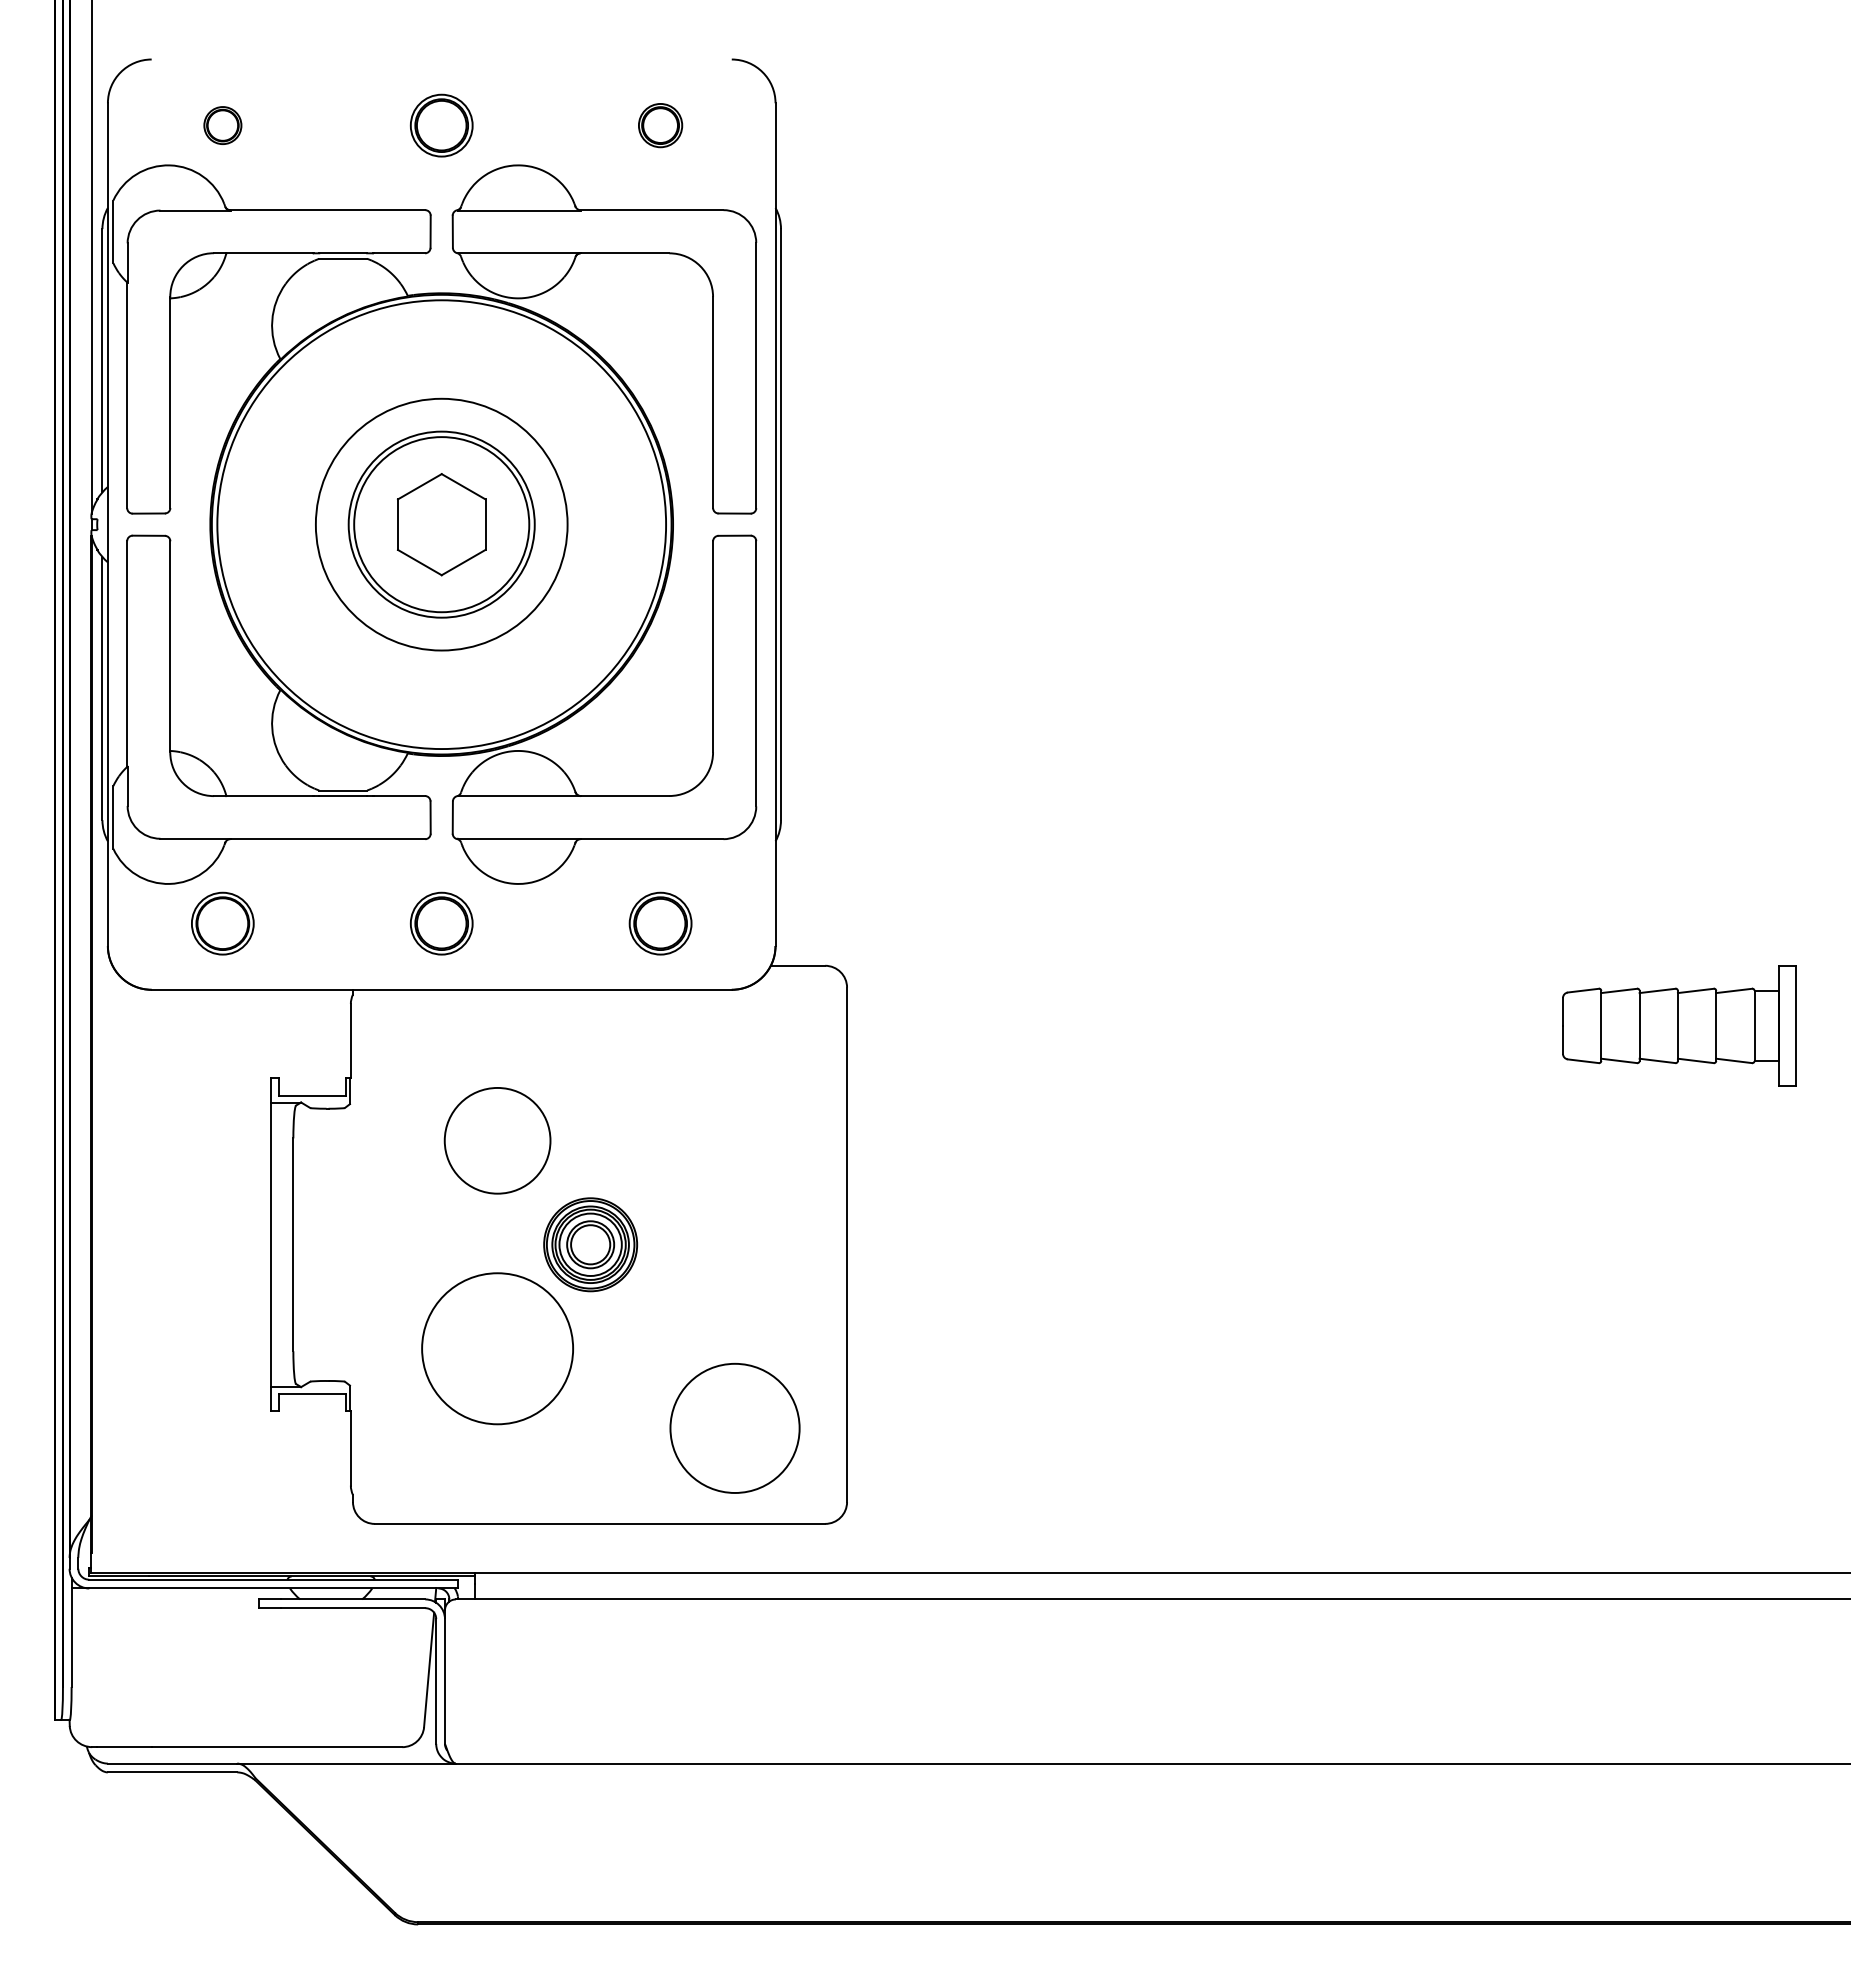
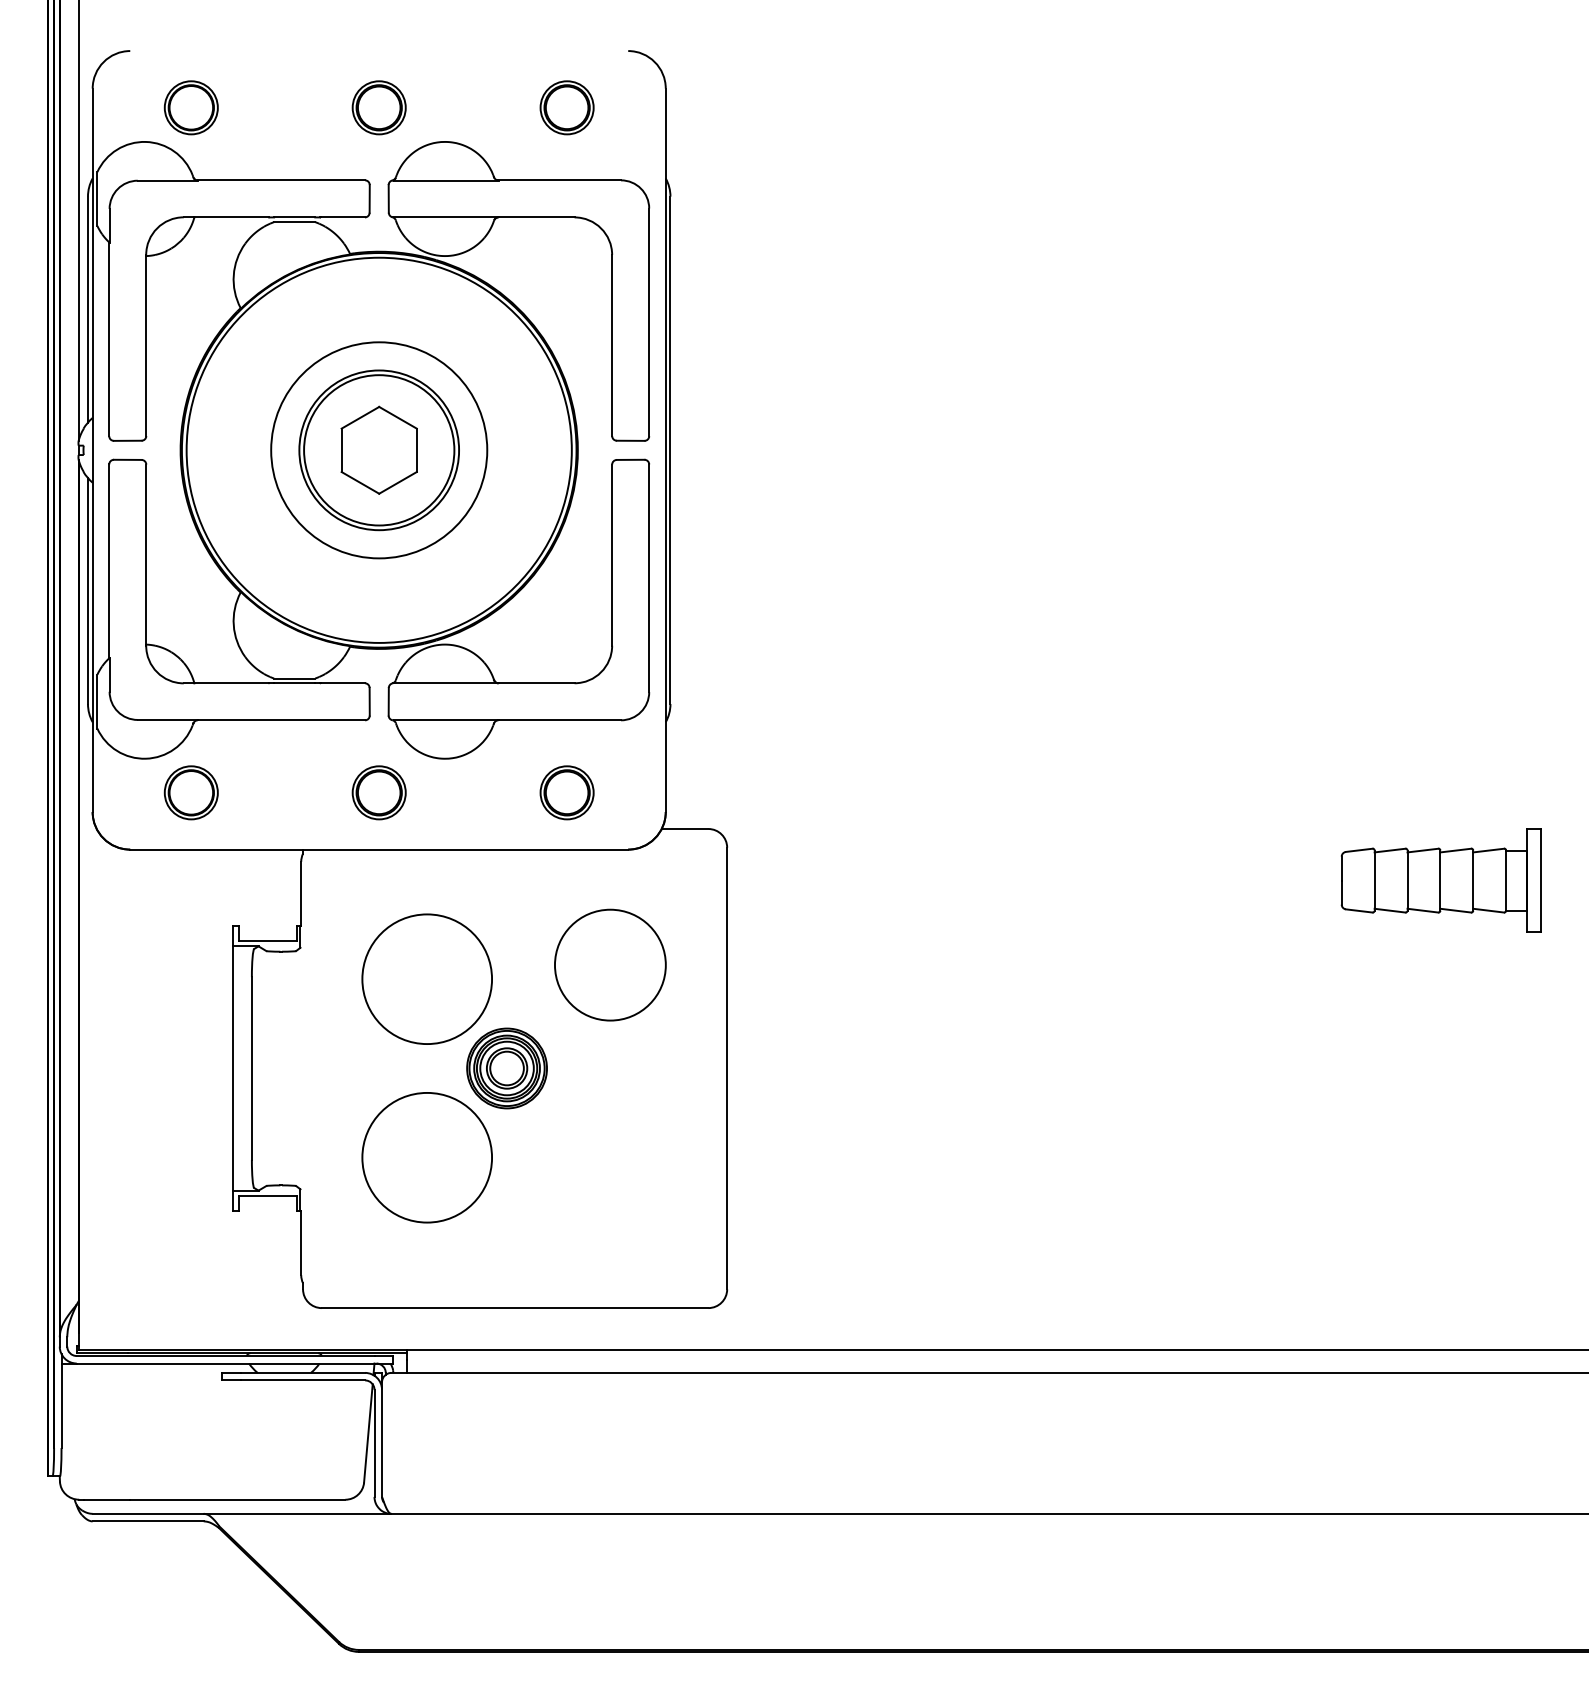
part: (222, 125) -> (191, 107), size x1.67
part: (660, 125) -> (567, 107), size x1.43
circle: (497, 1140) -> (427, 978), size x1.43
circle: (734, 1427) -> (609, 964), moved

